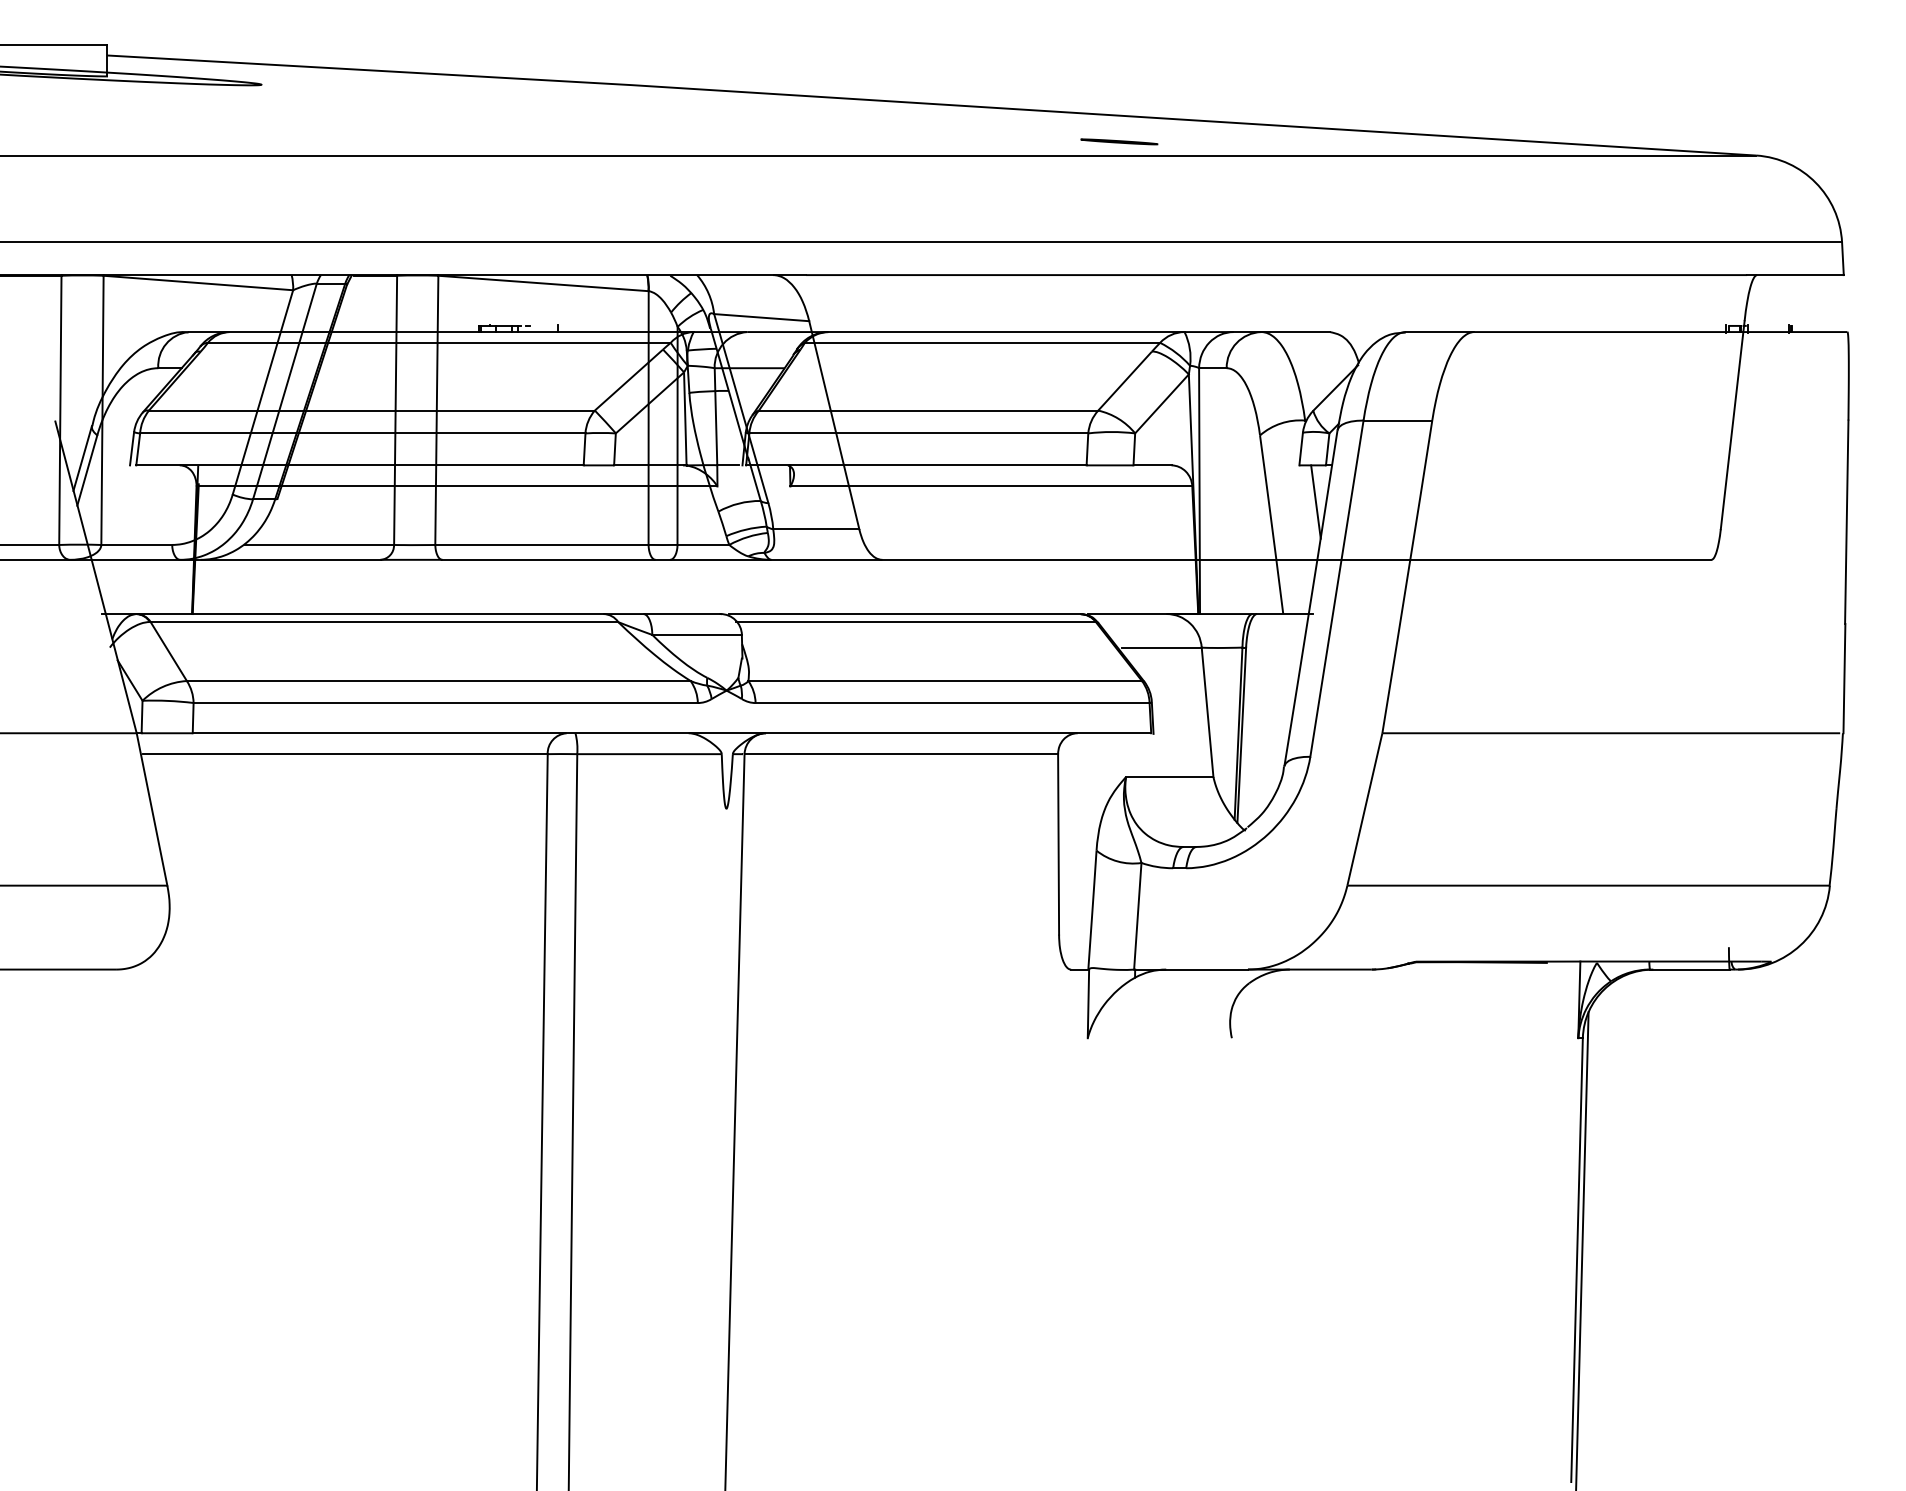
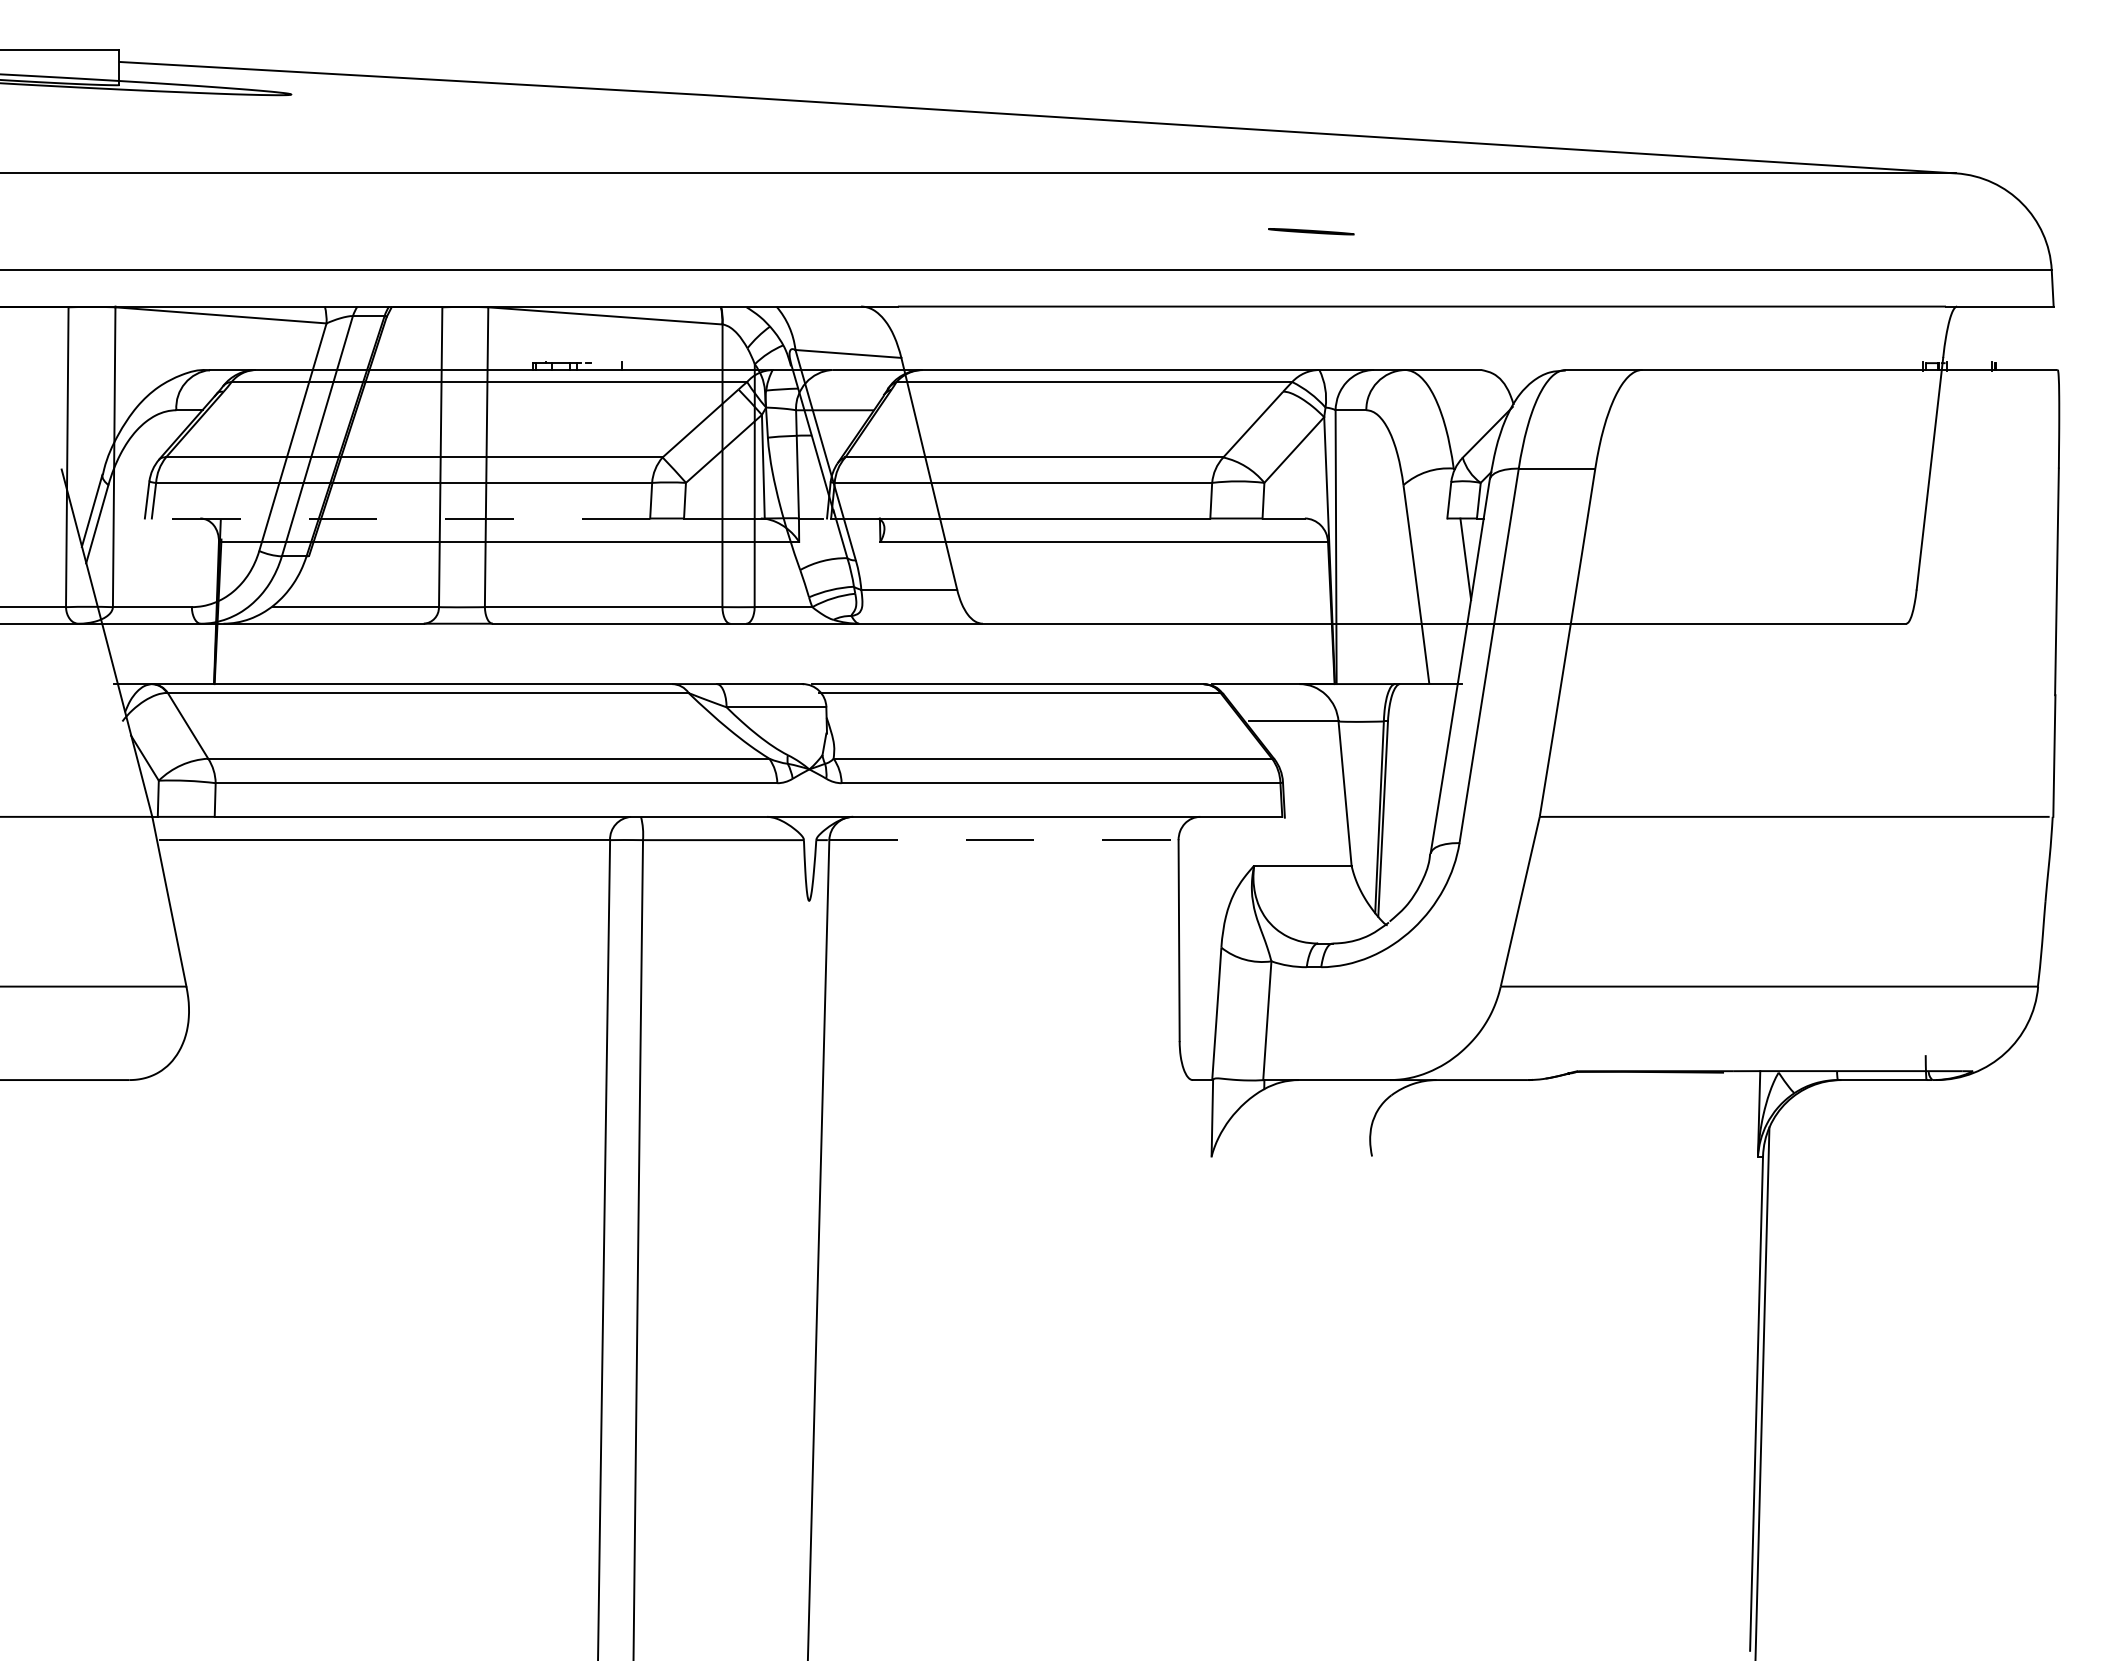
line: (1119, 141) -> (1311, 231), moved
line: (360, 465) -> (401, 518), solid -> dashed
line: (901, 754) -> (1004, 840), solid -> dashed

